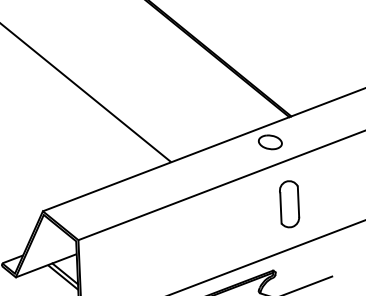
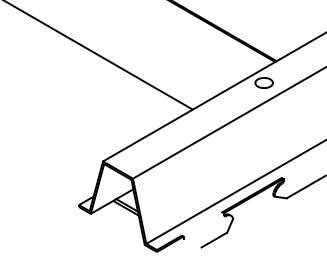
part: (289, 203) -> (285, 126), removed

